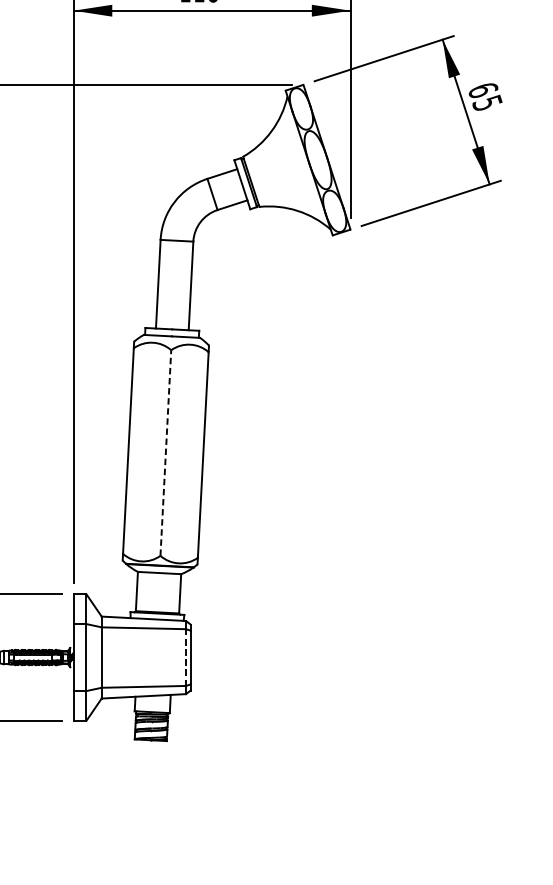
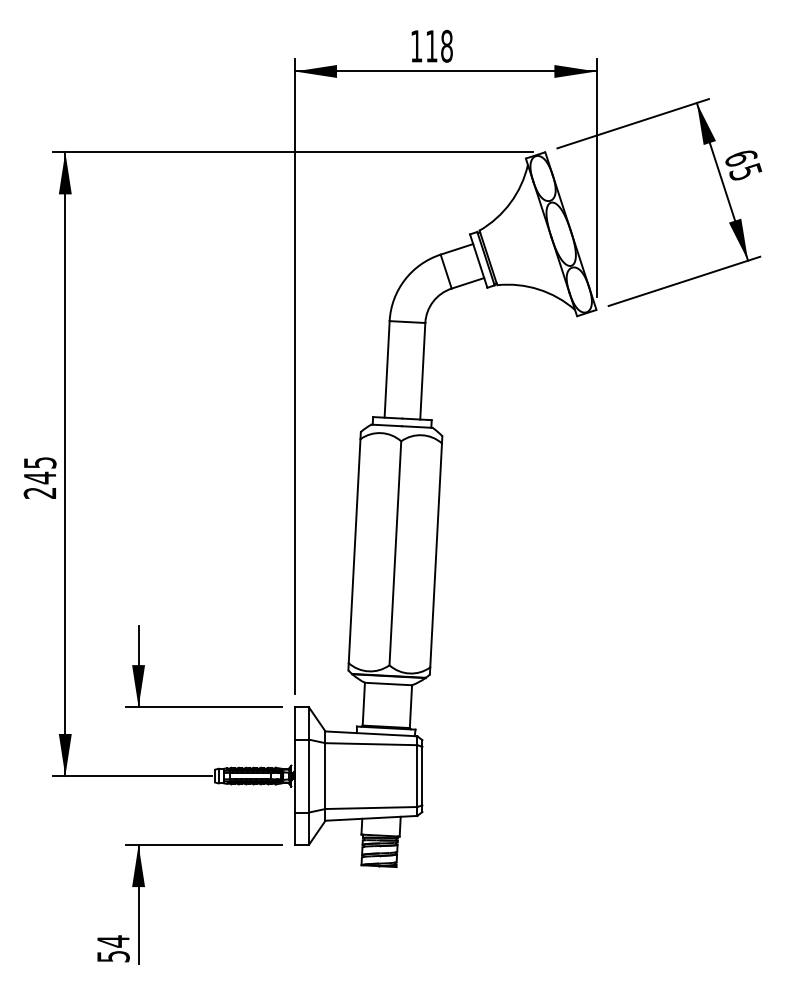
line: (165, 452) -> (395, 552), dashed -> solid
line: (186, 657) -> (417, 776), dashed -> solid

